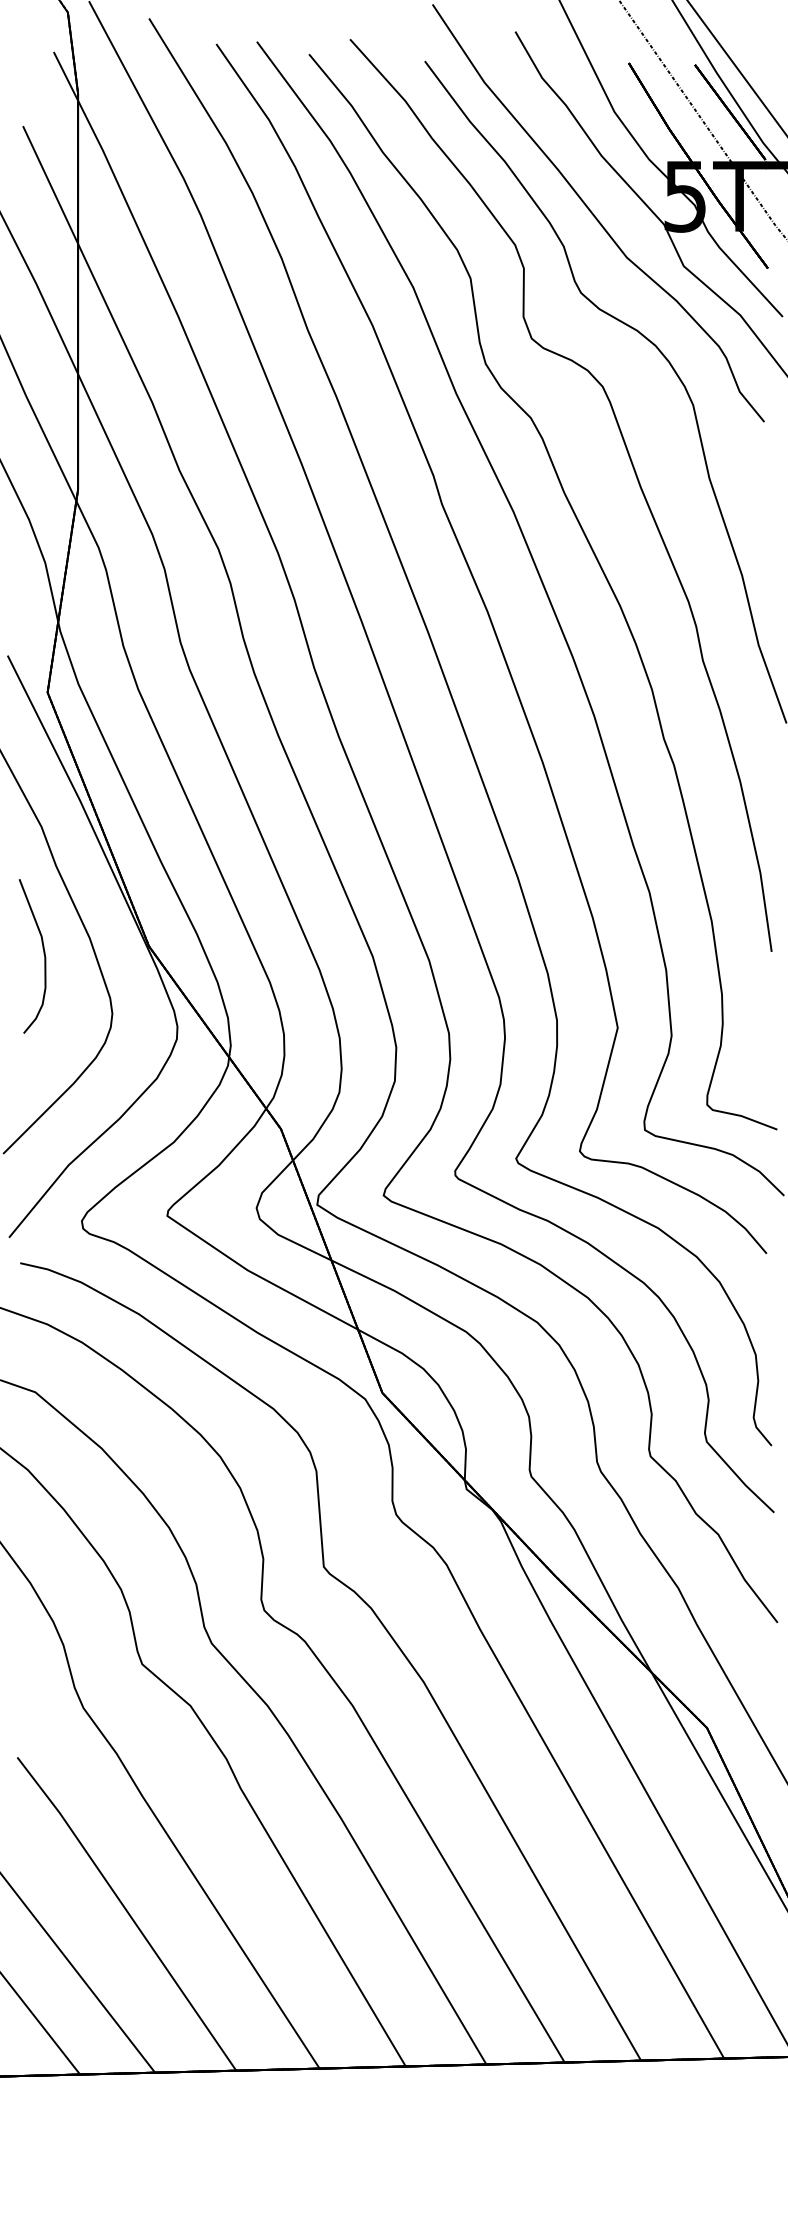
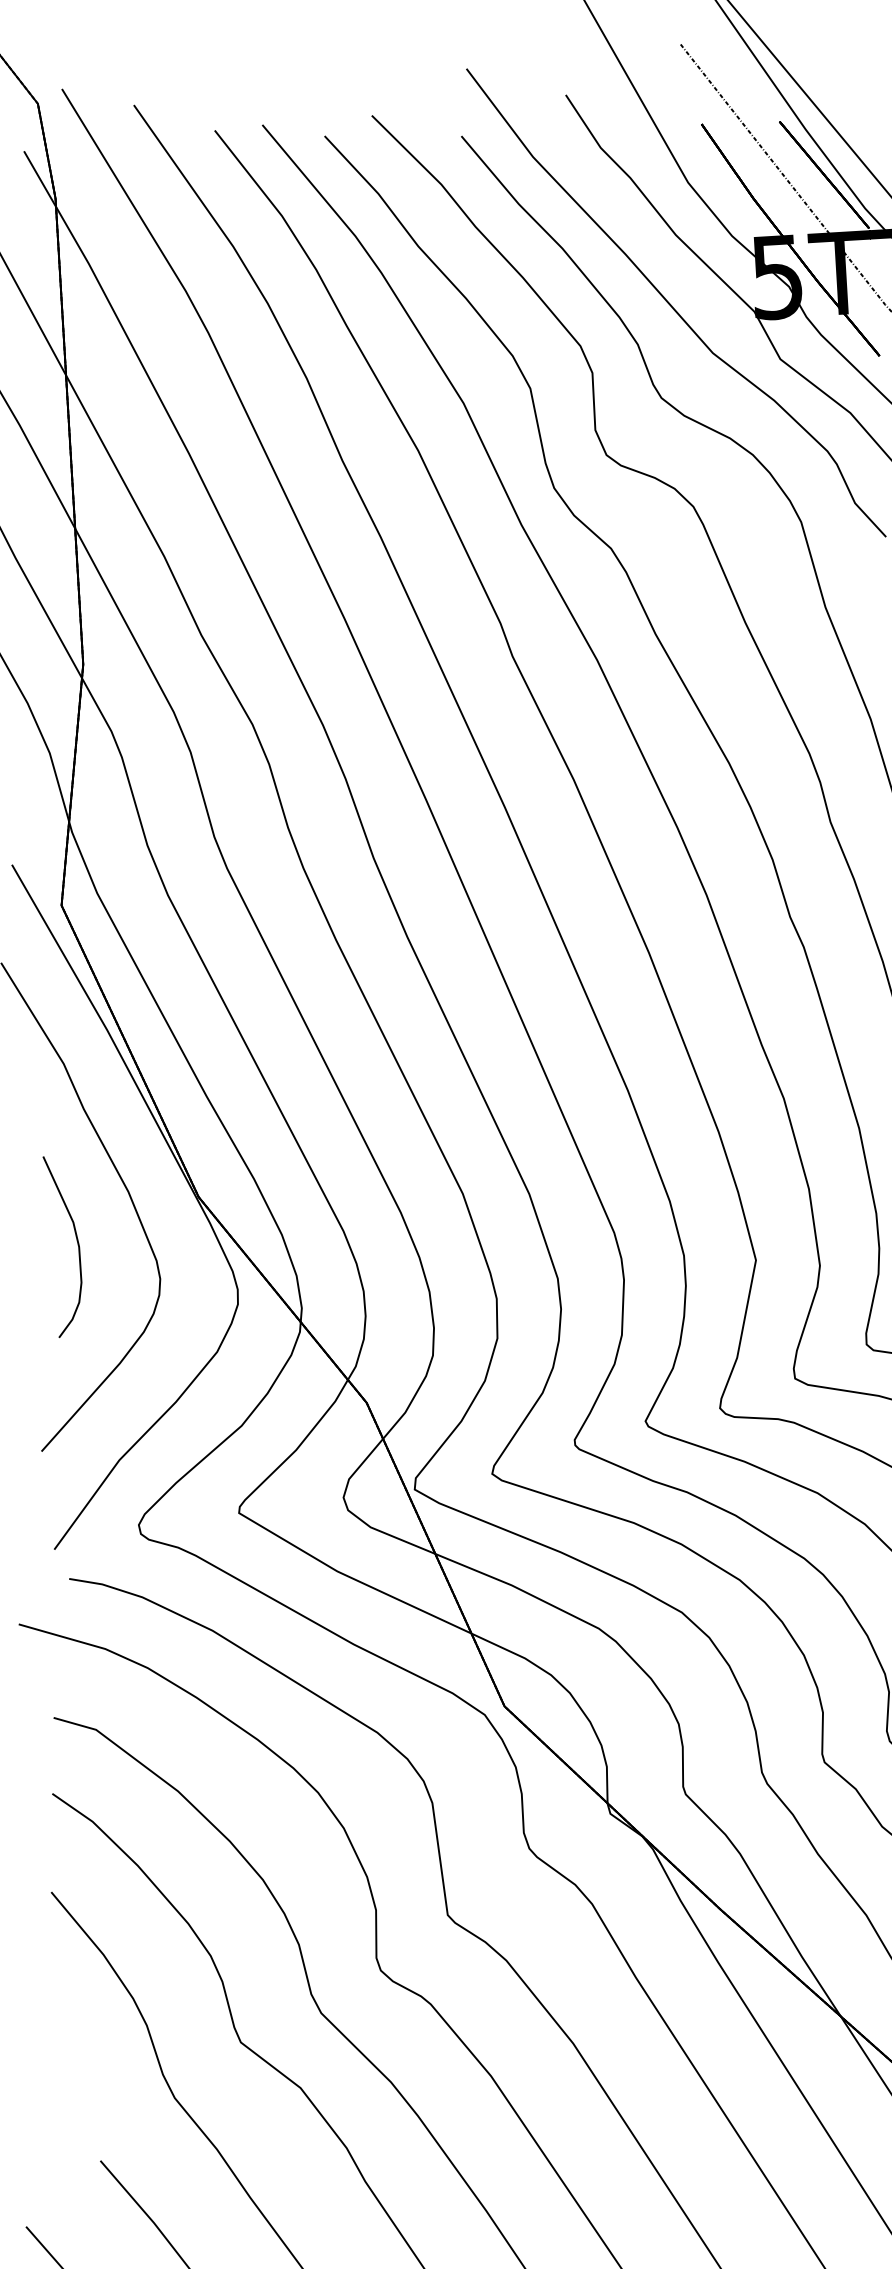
curve: (43, 954) -> (76, 1243), moved

